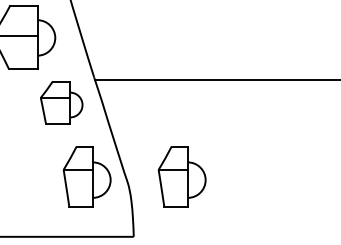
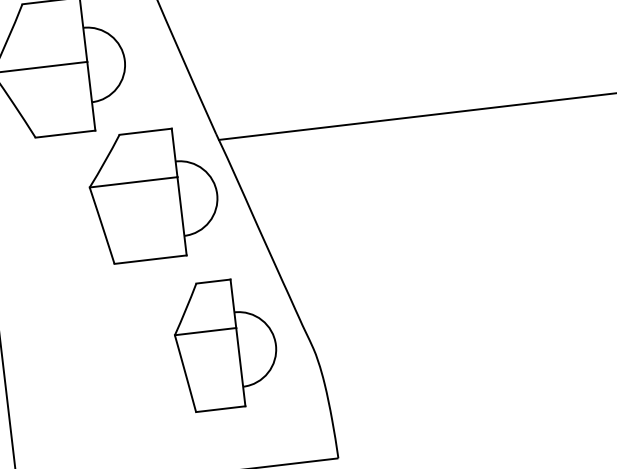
part: (61, 102) -> (153, 194), size x1.43
part: (181, 176) -> (423, 320), removed

